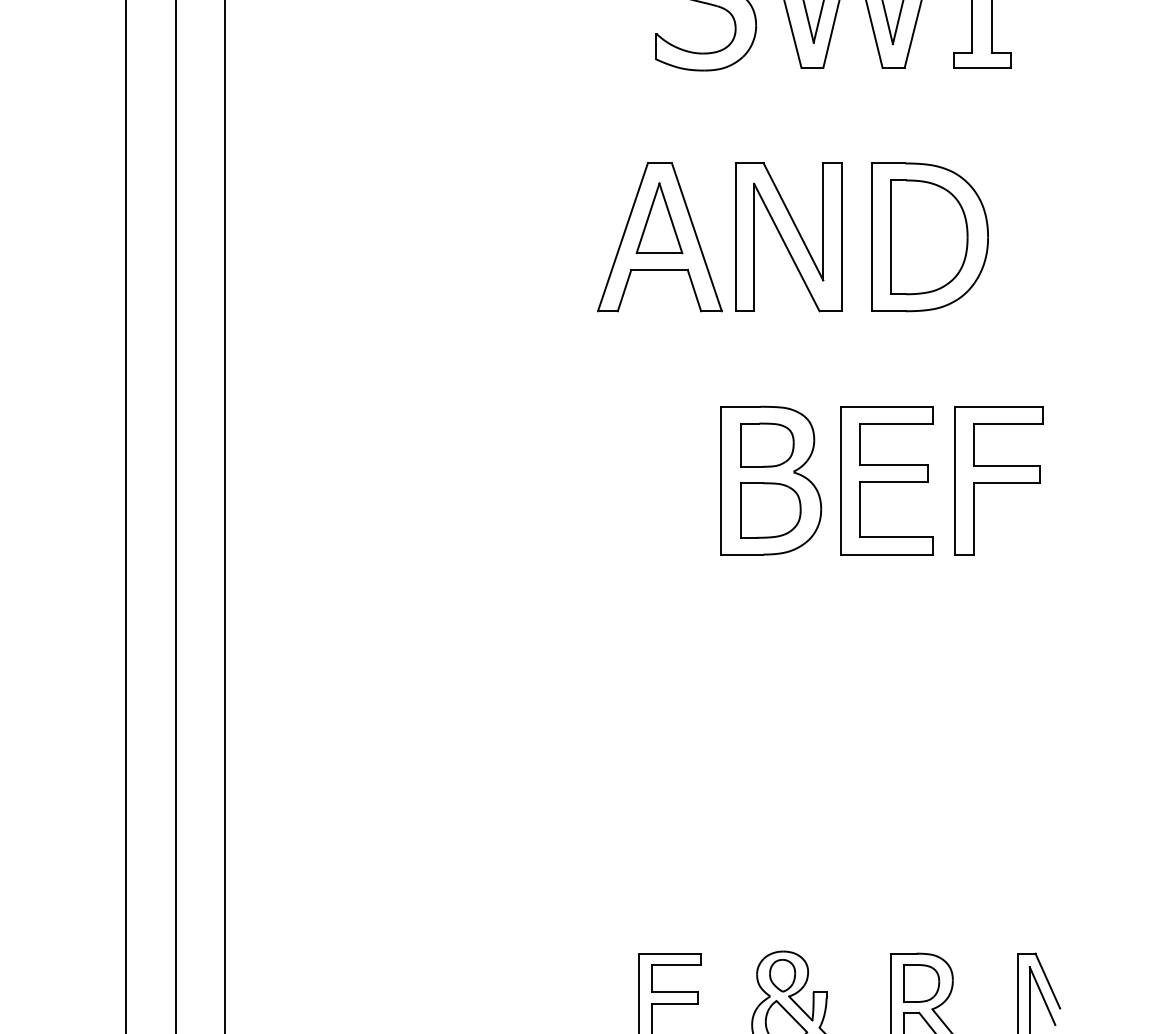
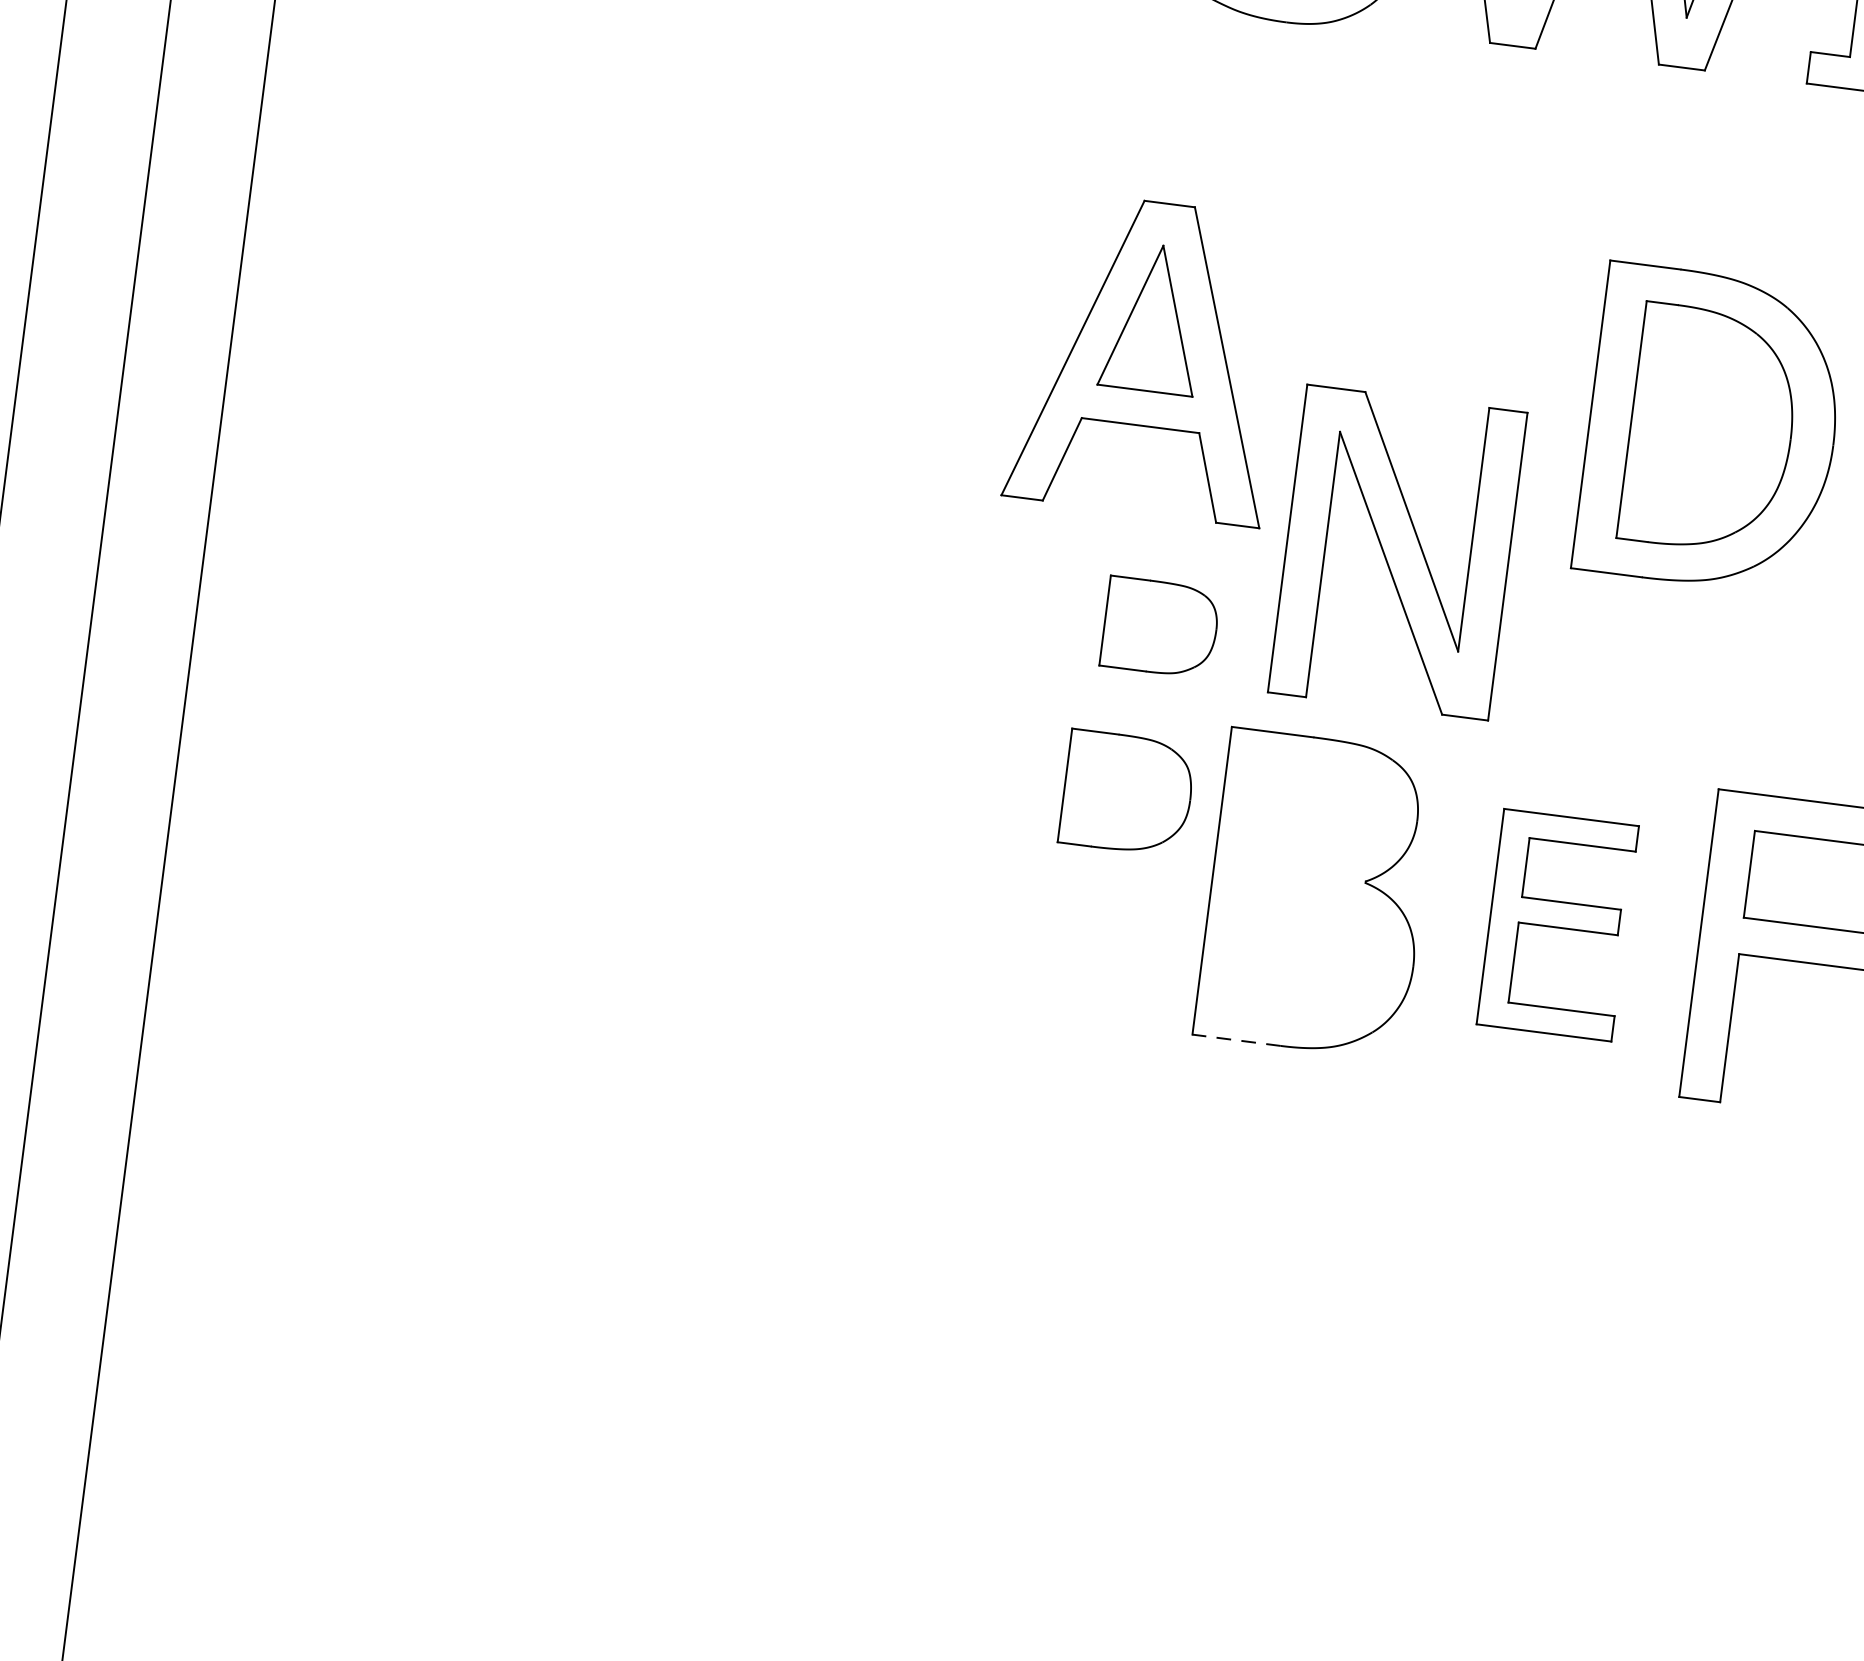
part: (788, 237) -> (1397, 552), moved
part: (767, 444) -> (1161, 626), moved
part: (886, 480) -> (1556, 924), size x0.7
part: (770, 510) -> (1127, 793), moved
line: (741, 554) -> (1235, 1039), solid -> dashed

